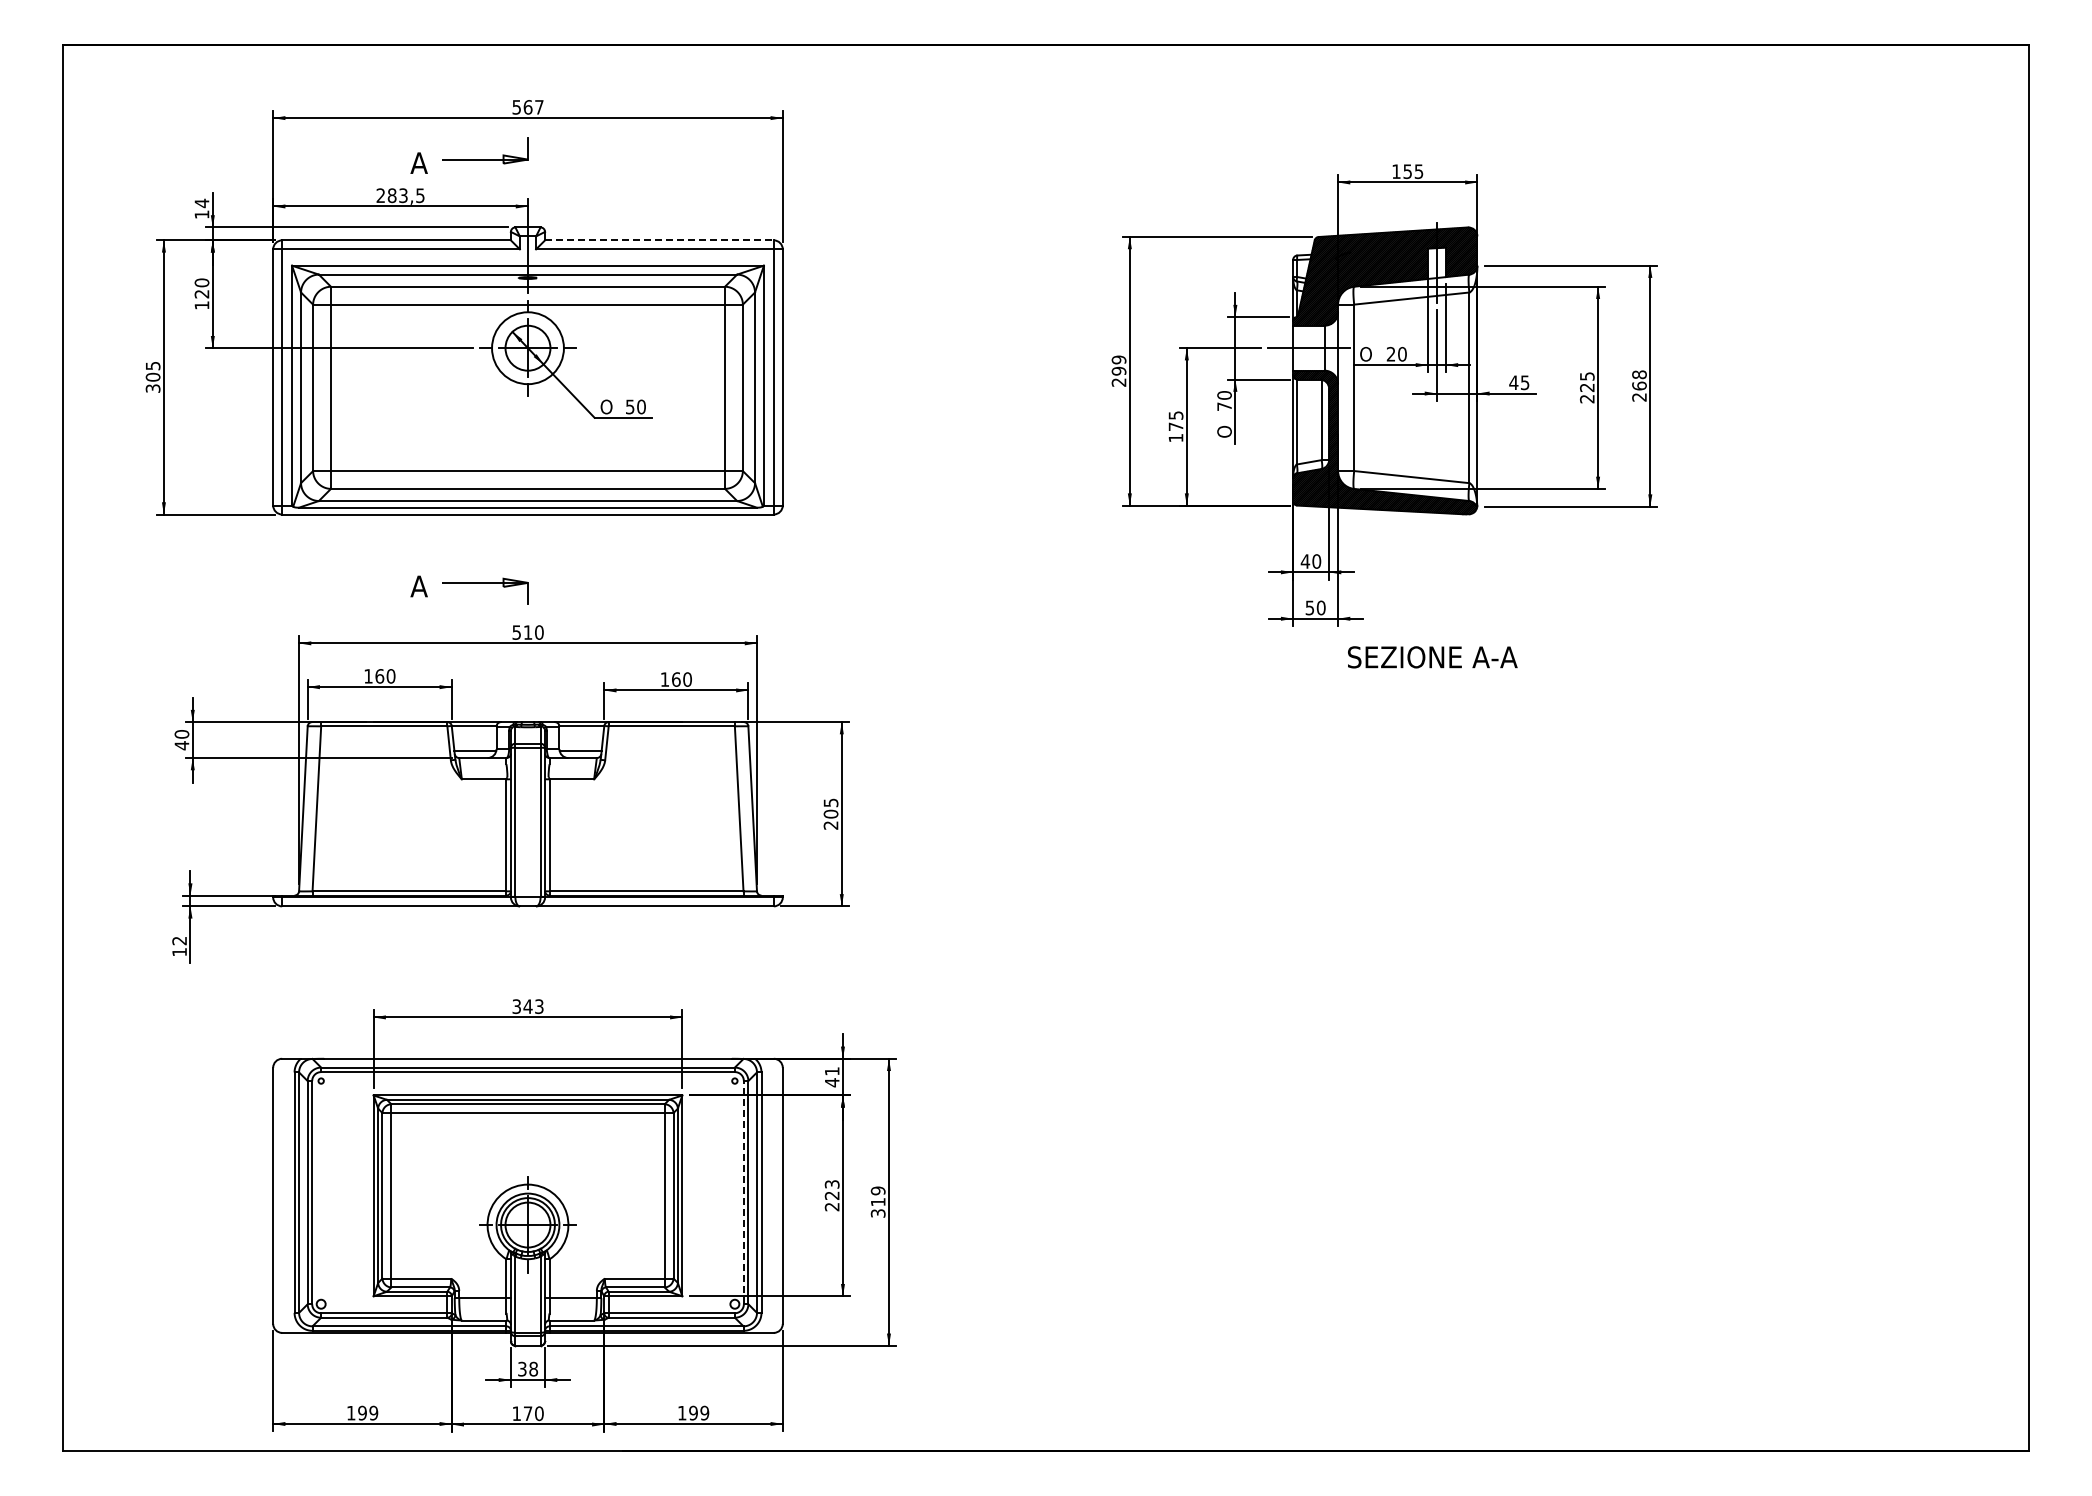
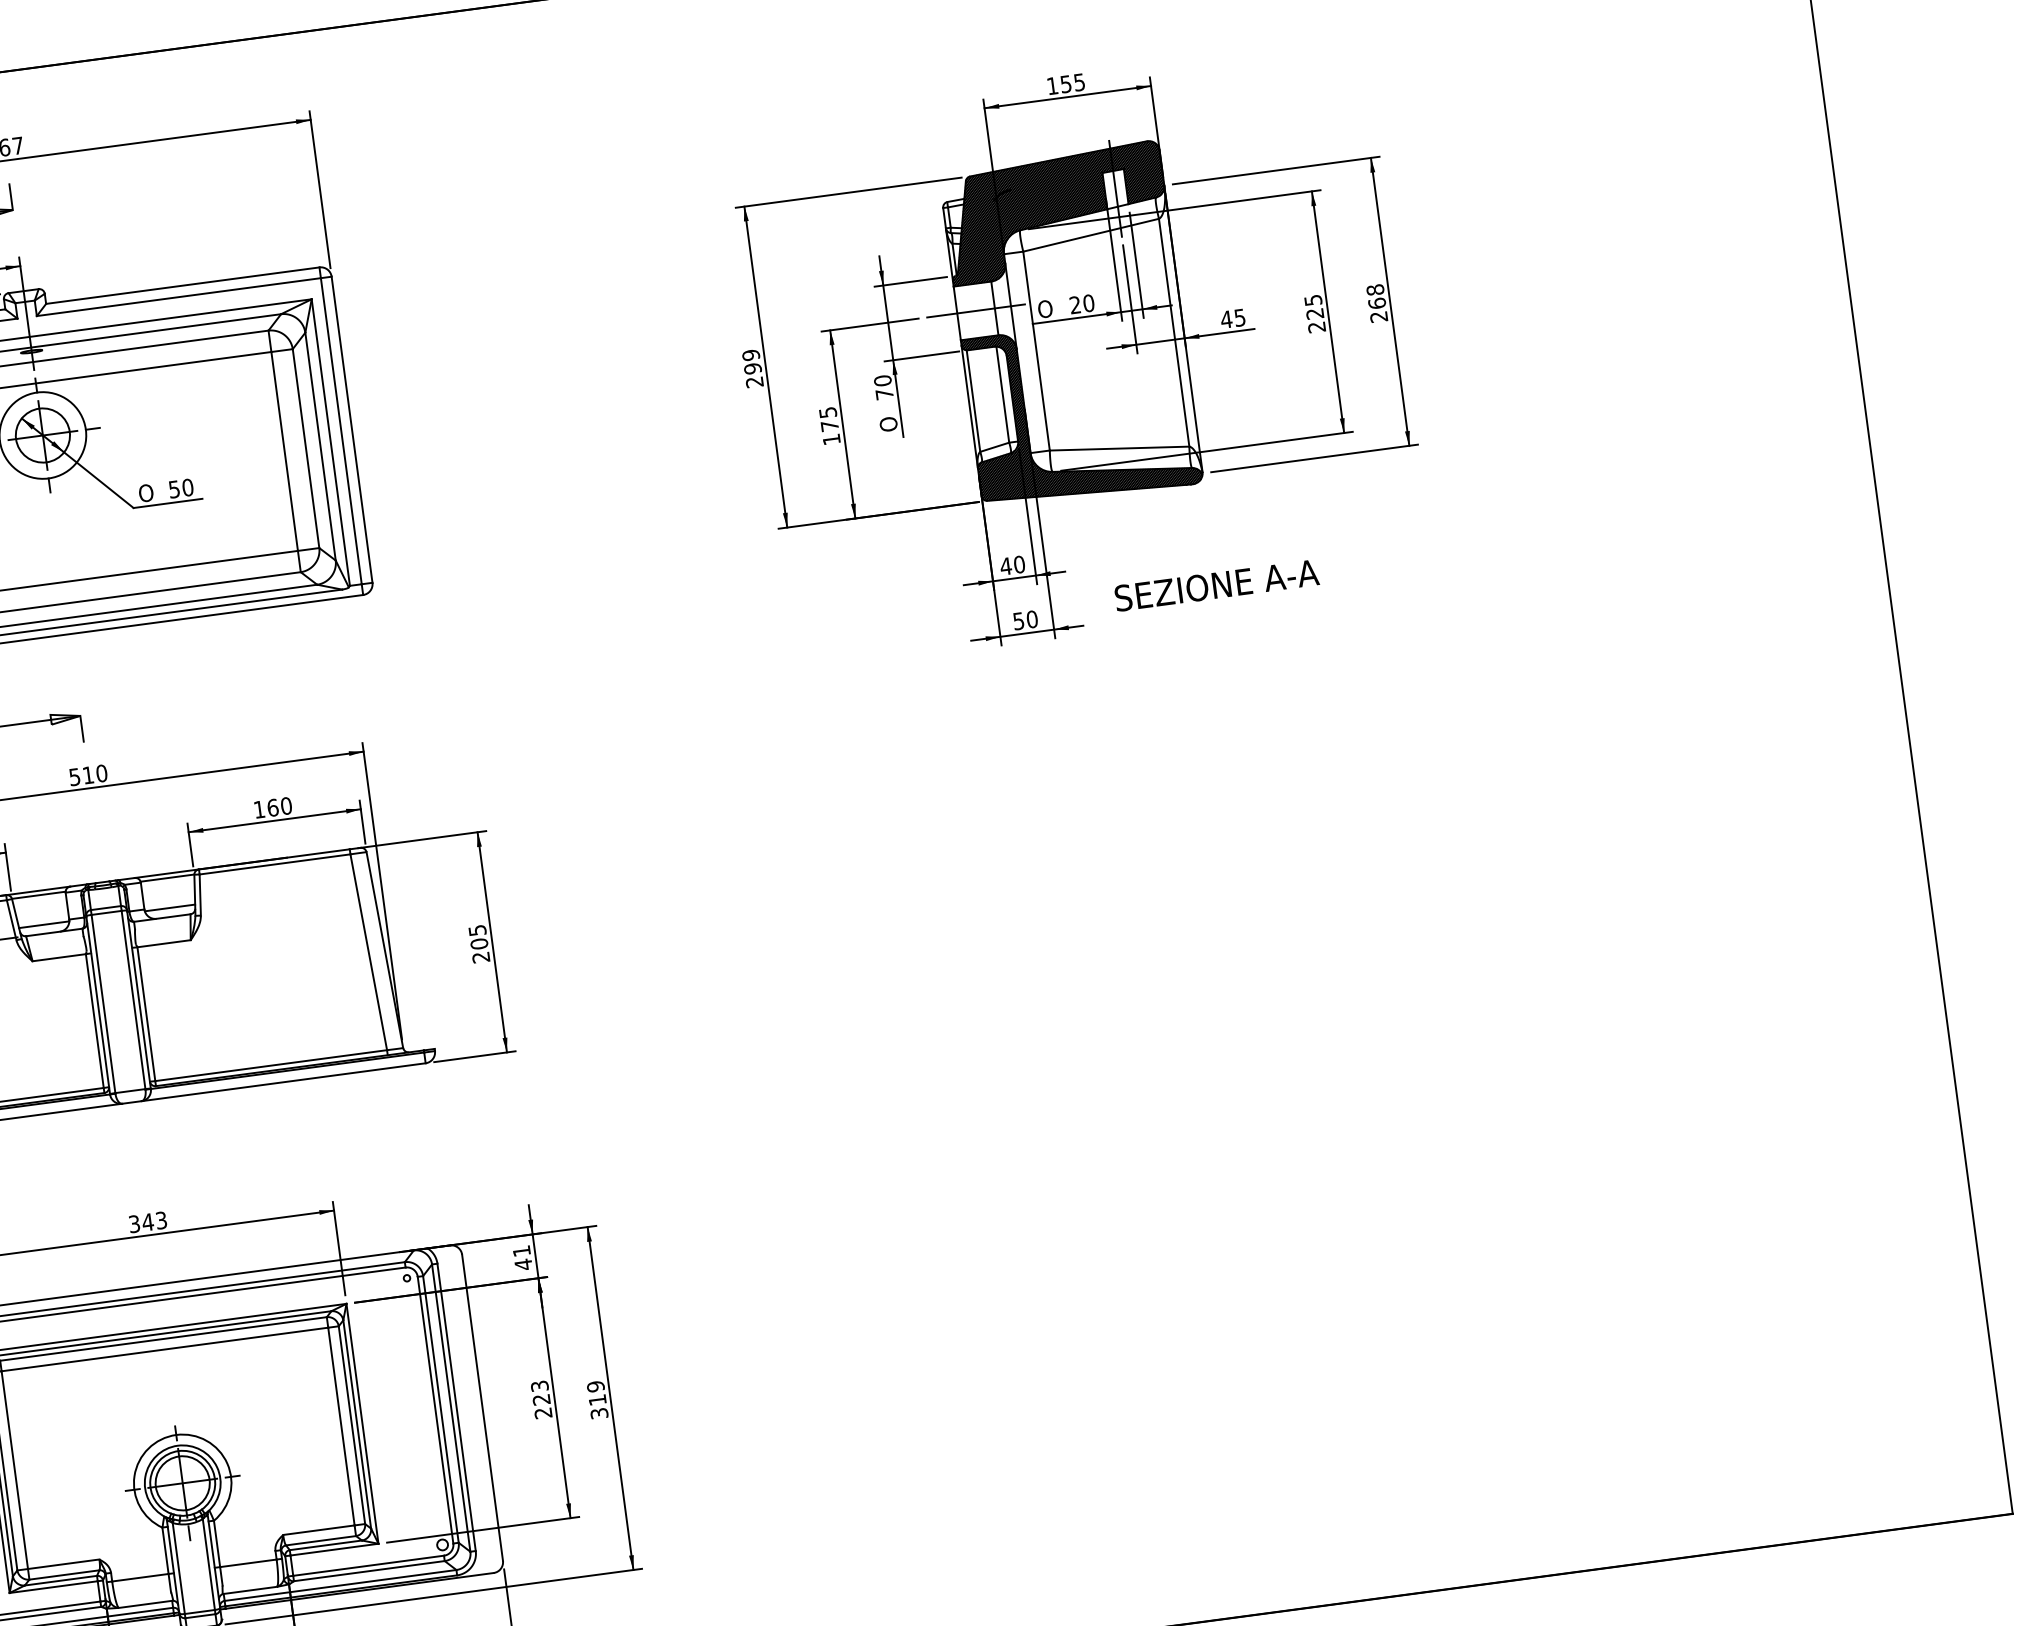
line: (659, 240) -> (182, 285), dashed -> solid
text: (1432, 657) -> (1216, 585), moved
line: (743, 1192) -> (435, 1410), dashed -> solid

